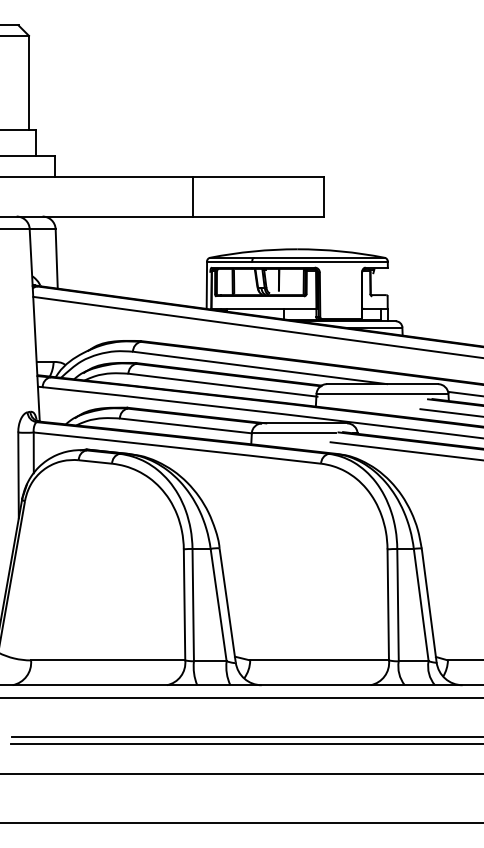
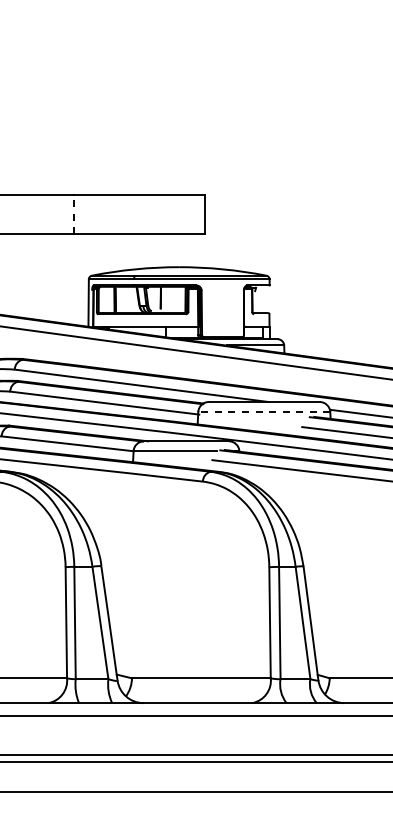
line: (192, 196) -> (74, 214), solid -> dashed
line: (382, 394) -> (264, 412), solid -> dashed

